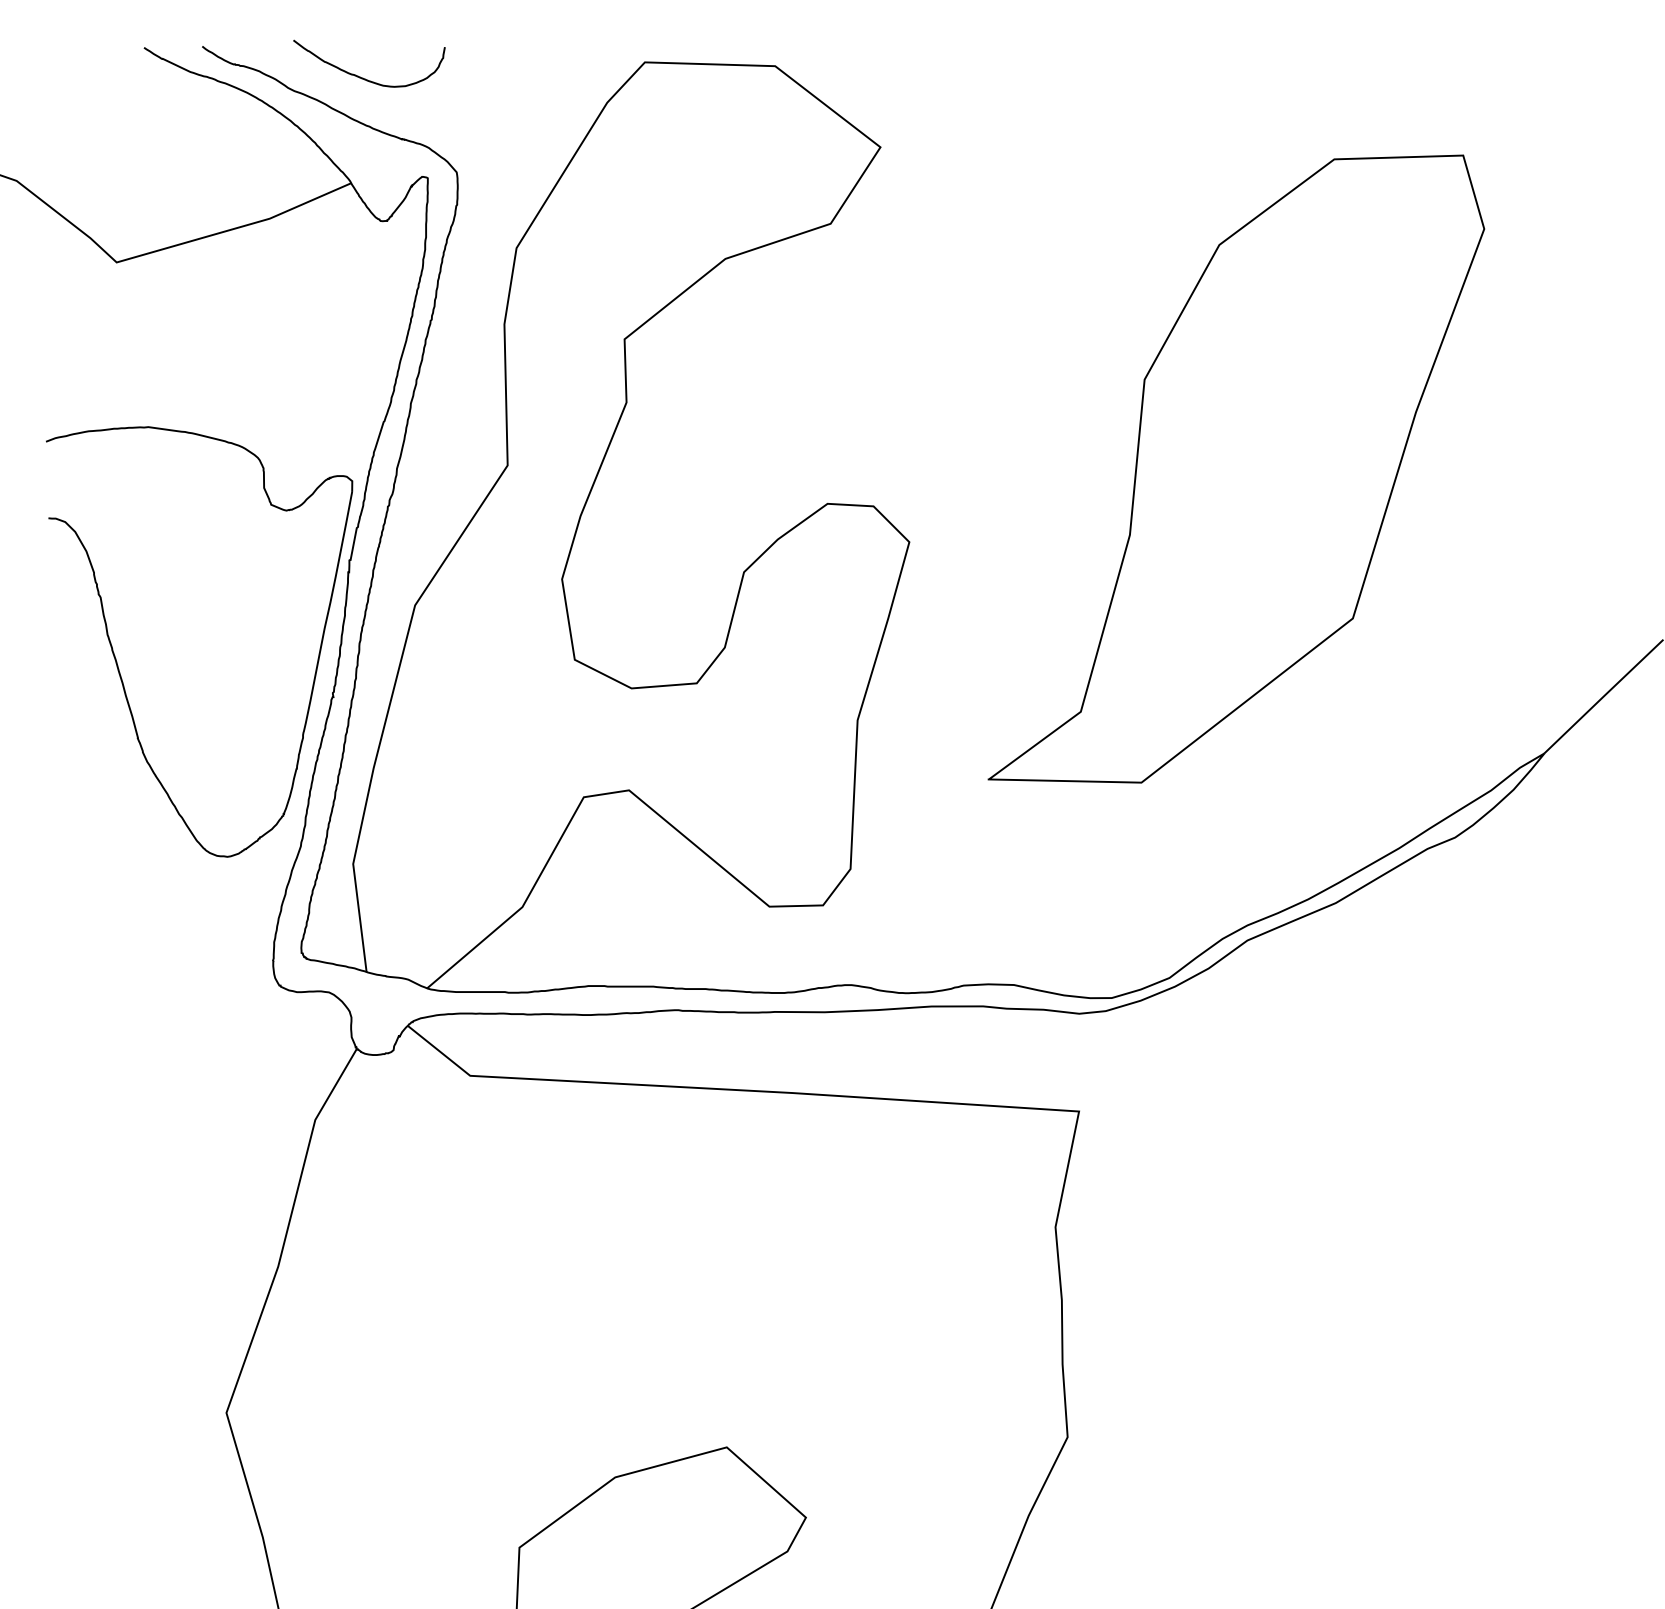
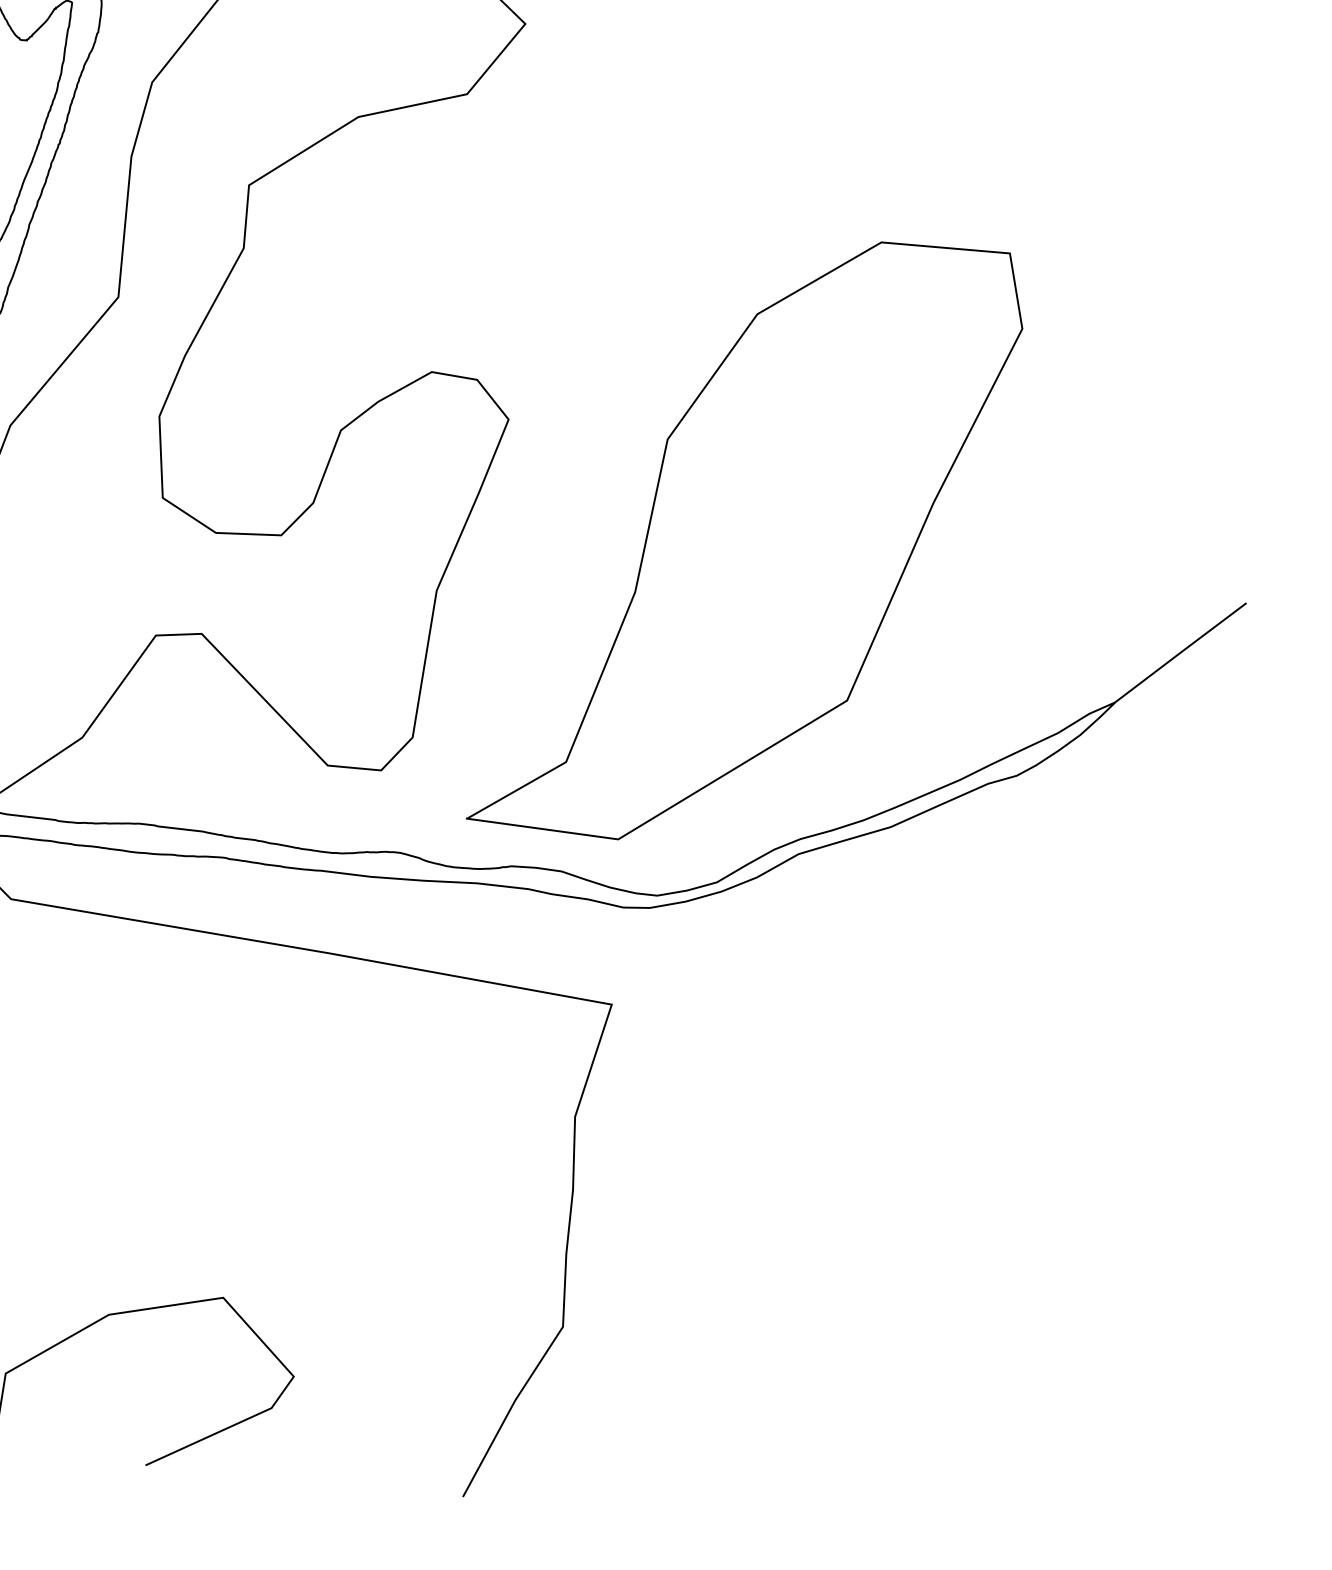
curve: (1138, 458) -> (652, 517), moved

